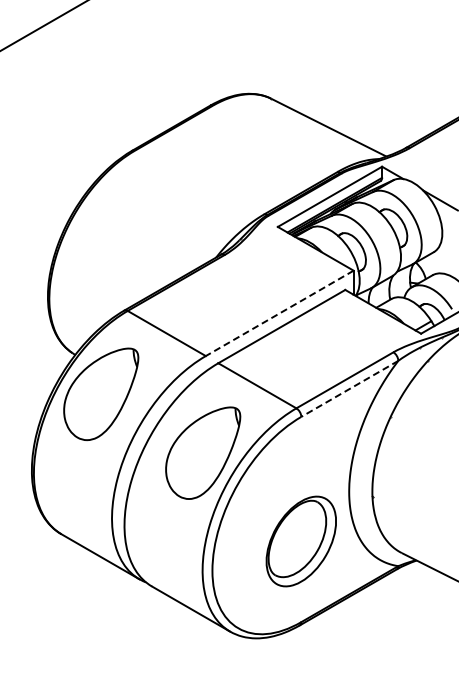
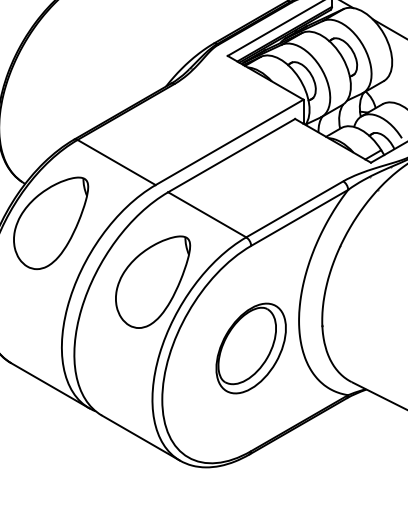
line: (279, 313) -> (229, 142), dashed -> solid
line: (349, 389) -> (299, 218), dashed -> solid
part: (300, 541) -> (250, 348), moved

